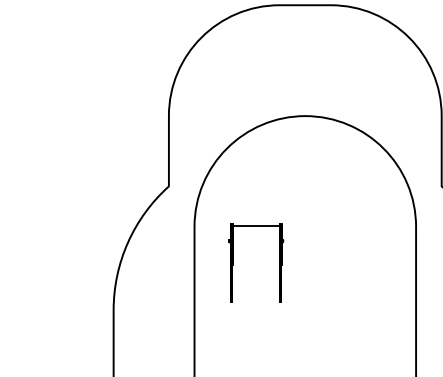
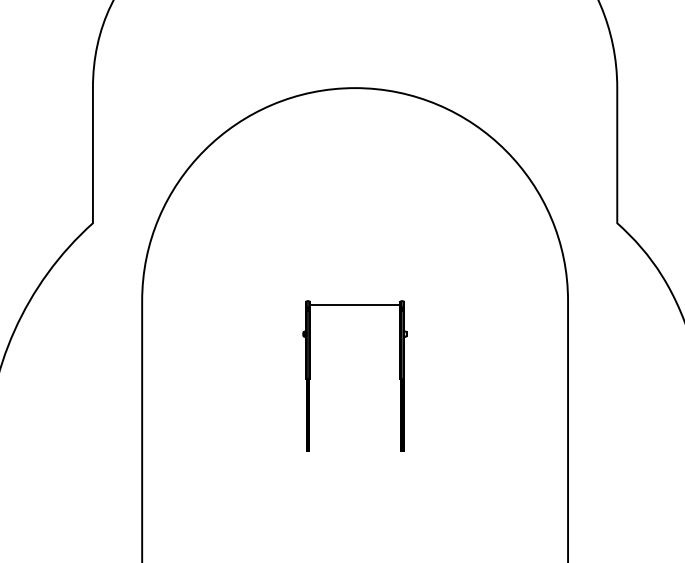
part: (233, 262) -> (311, 375), moved

